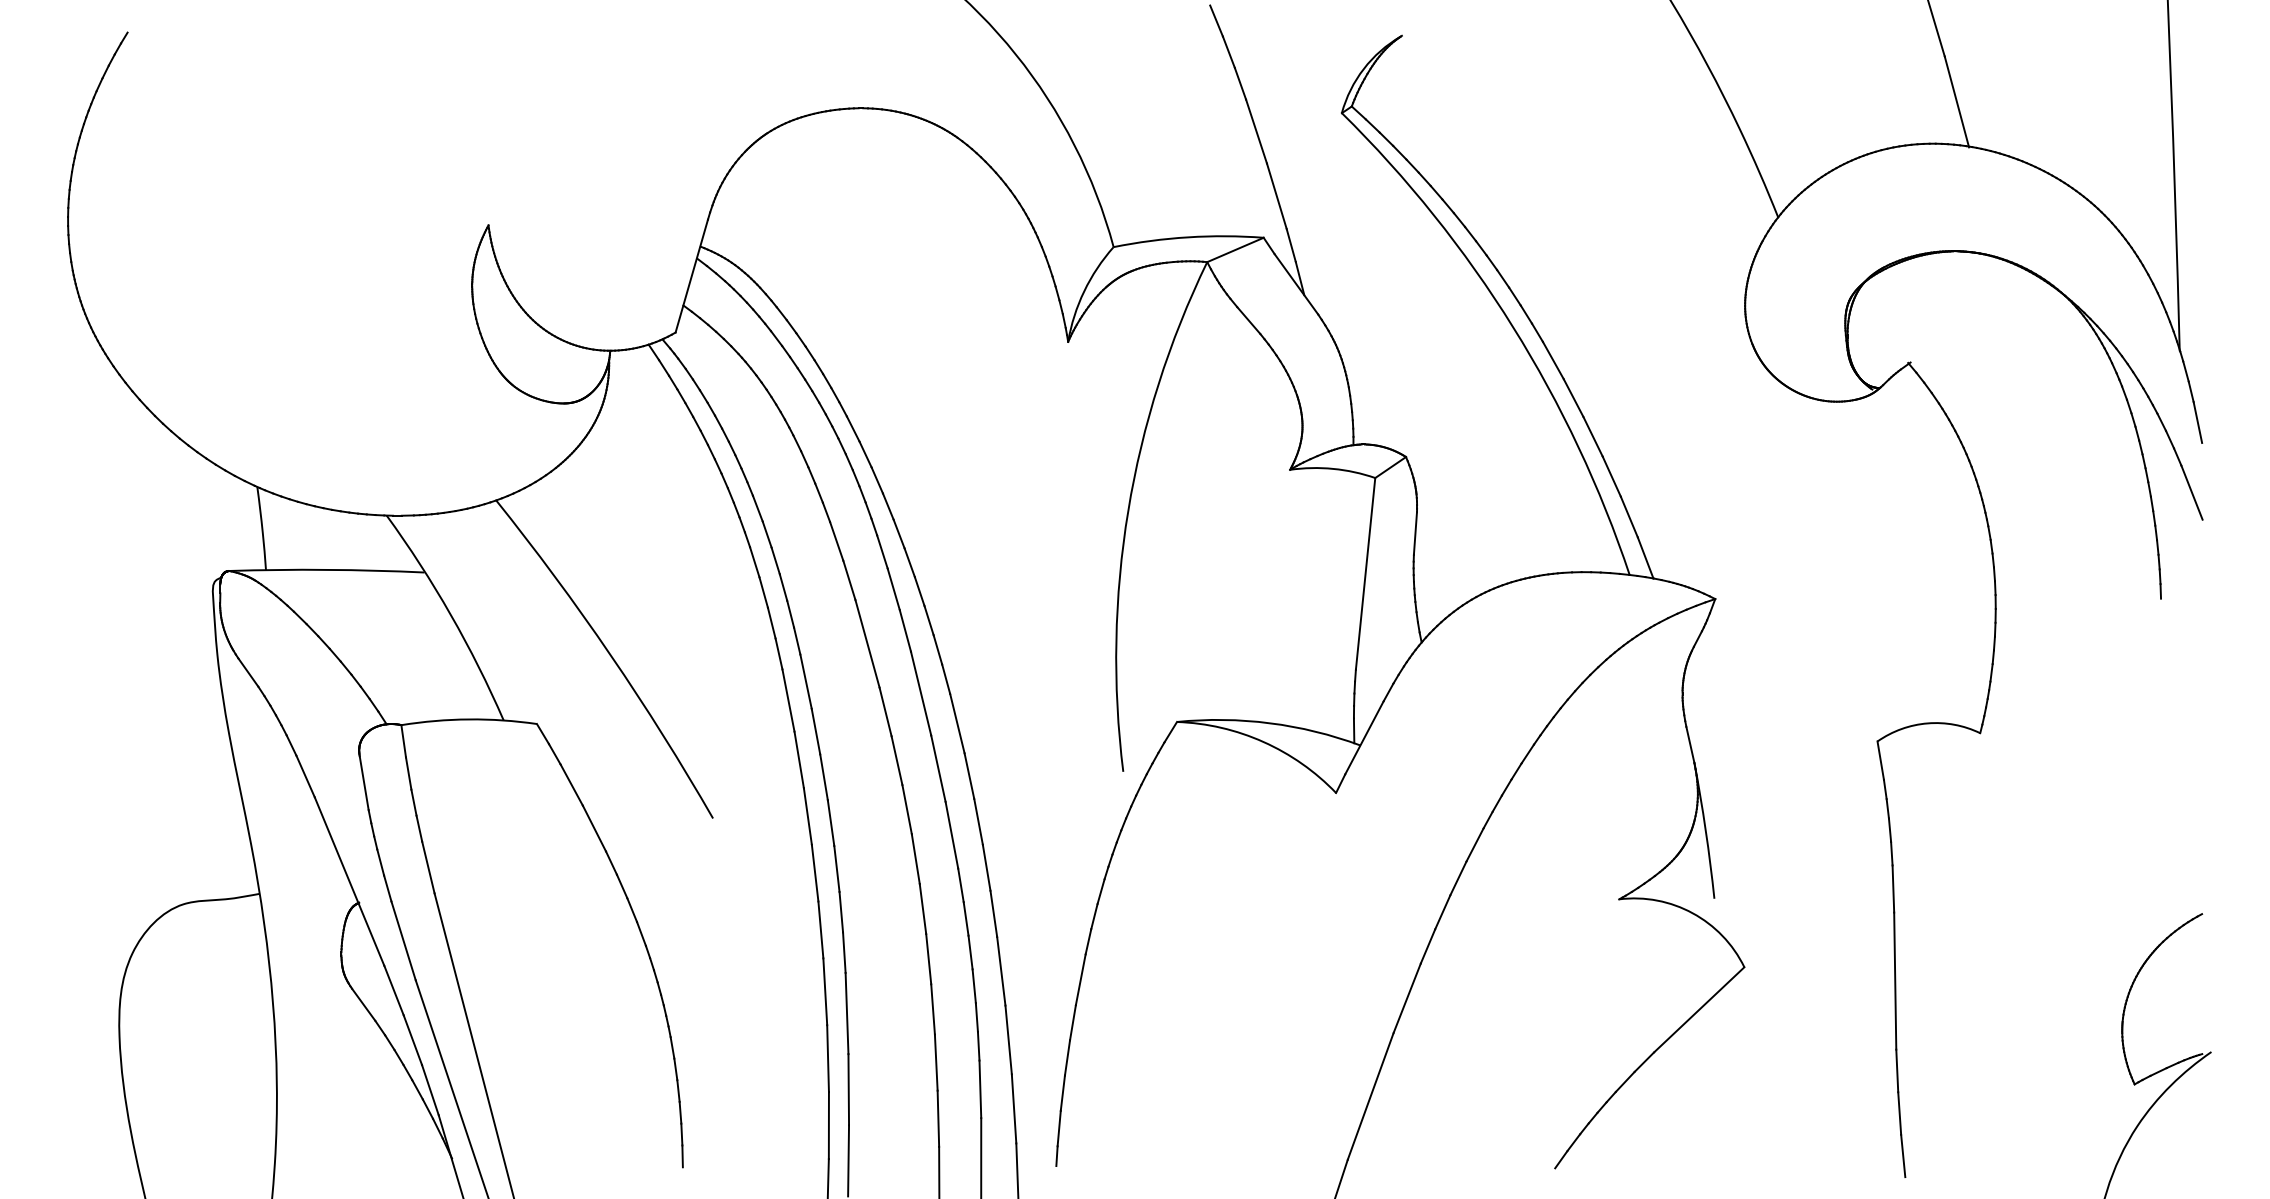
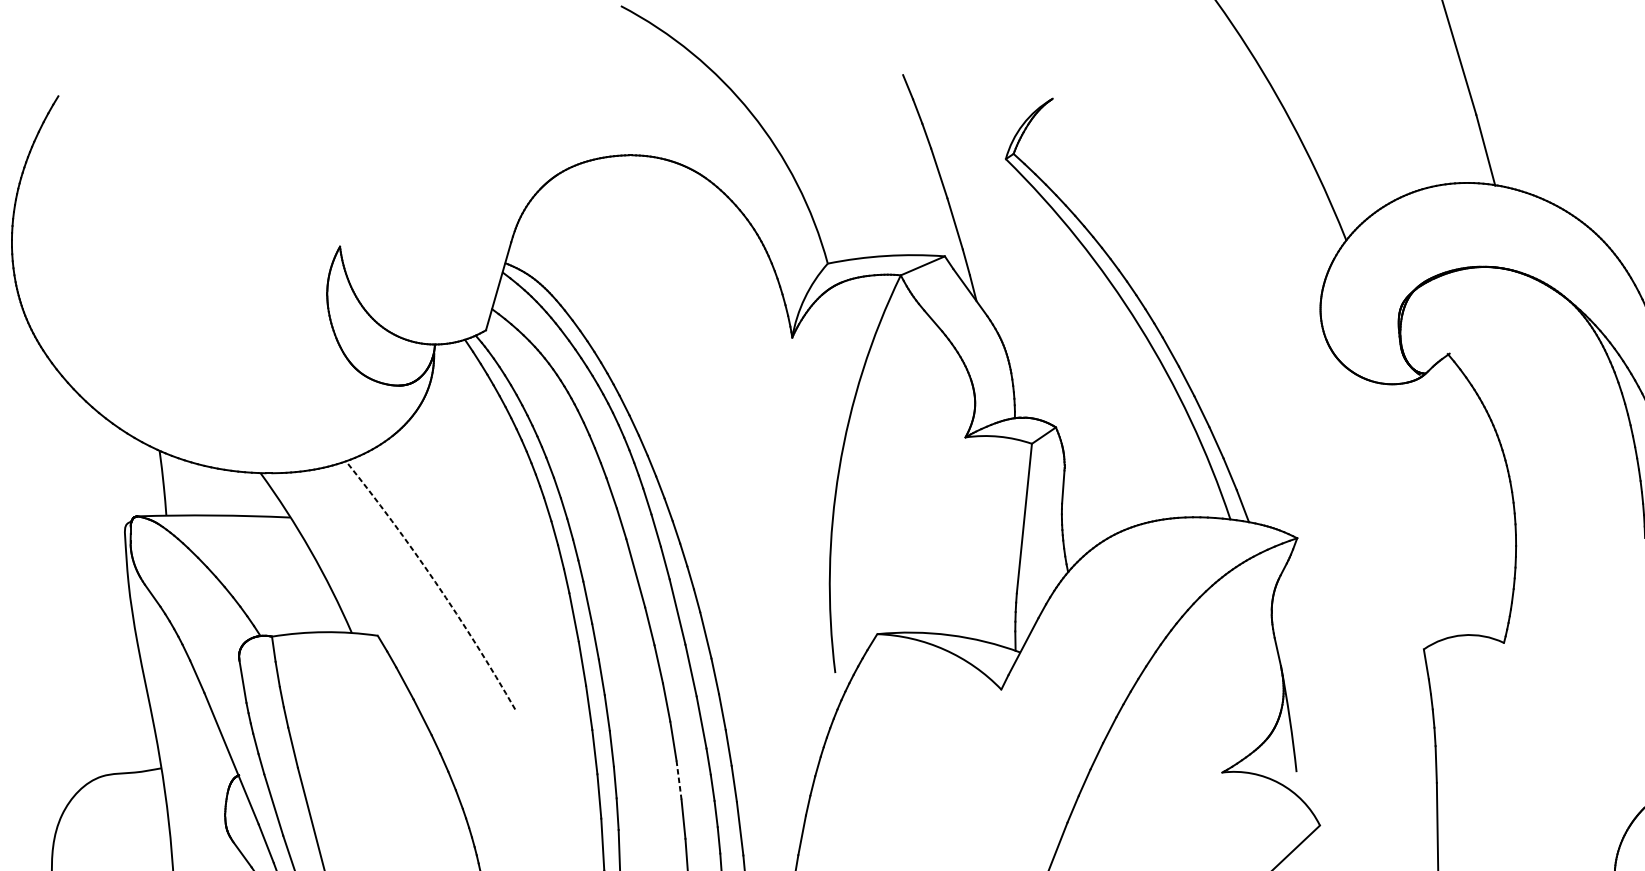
arc: (610, 655) -> (435, 582), solid -> dashed
line: (923, 909) -> (679, 780), solid -> dashed

